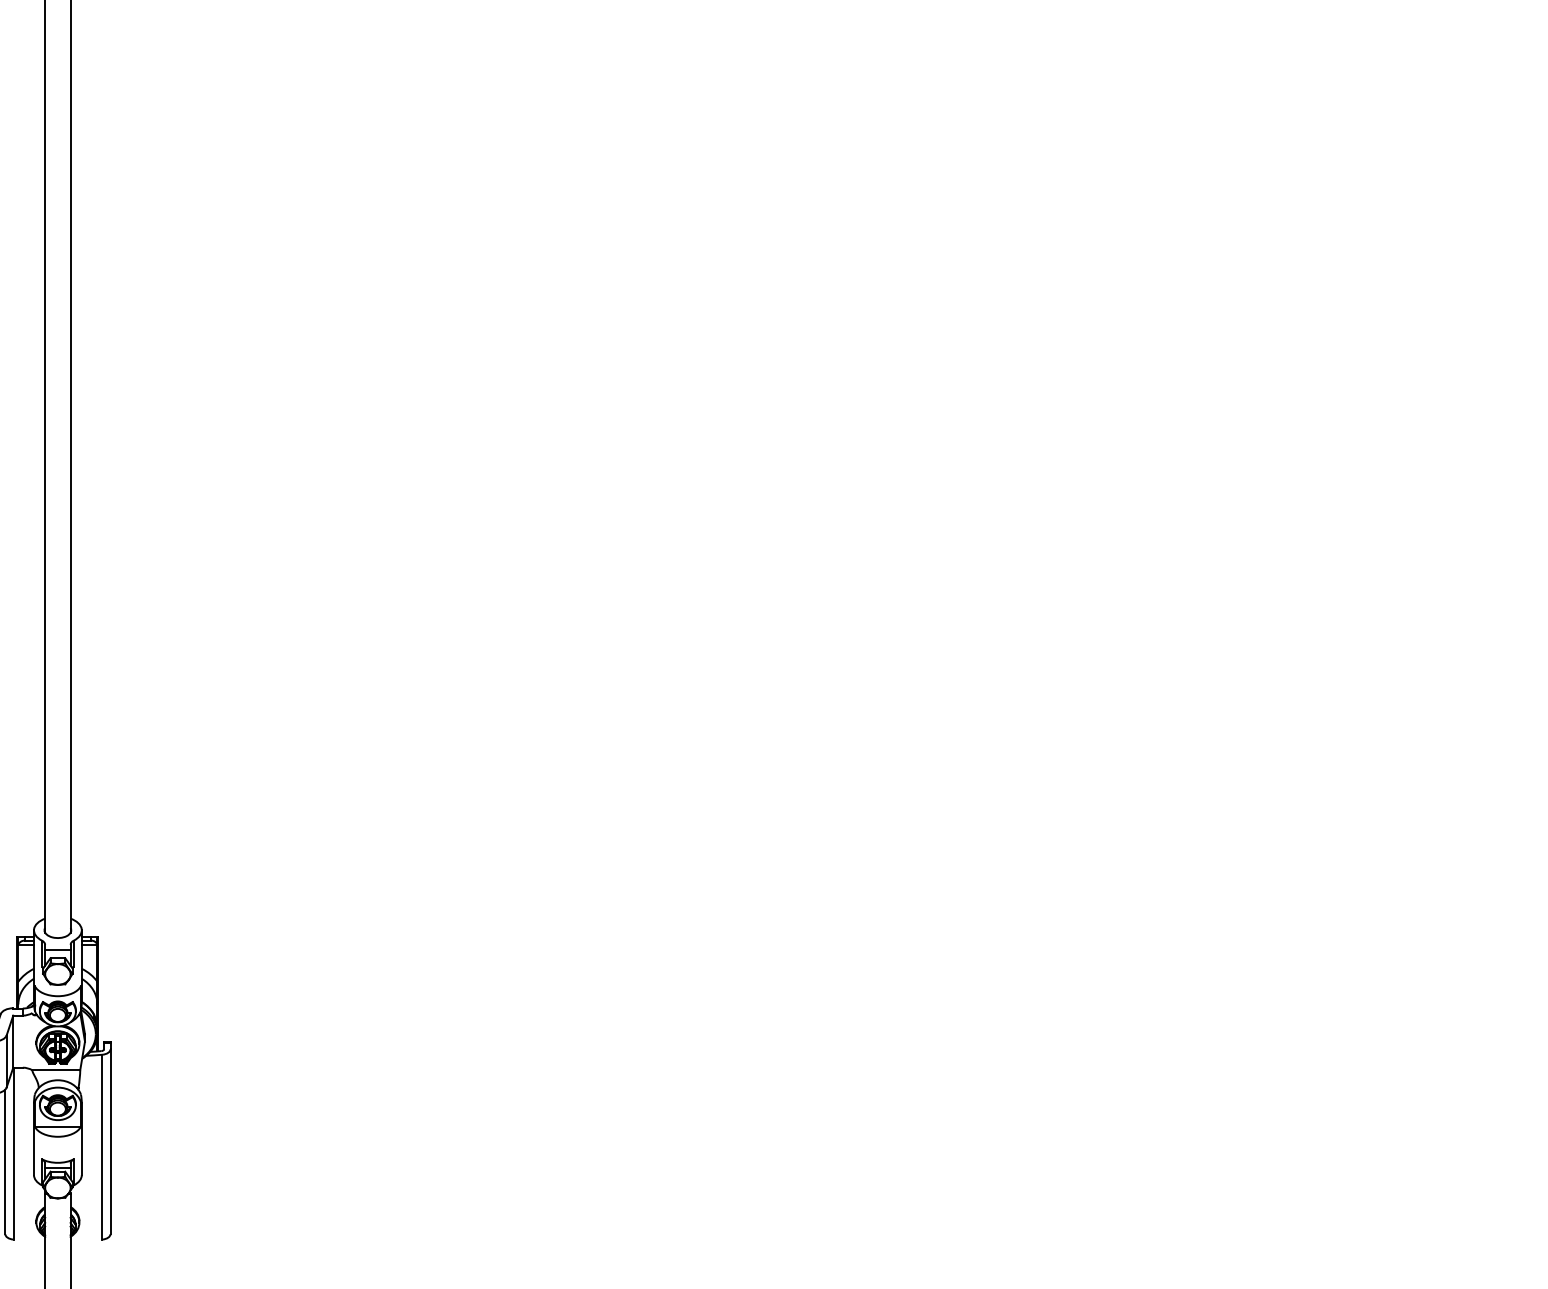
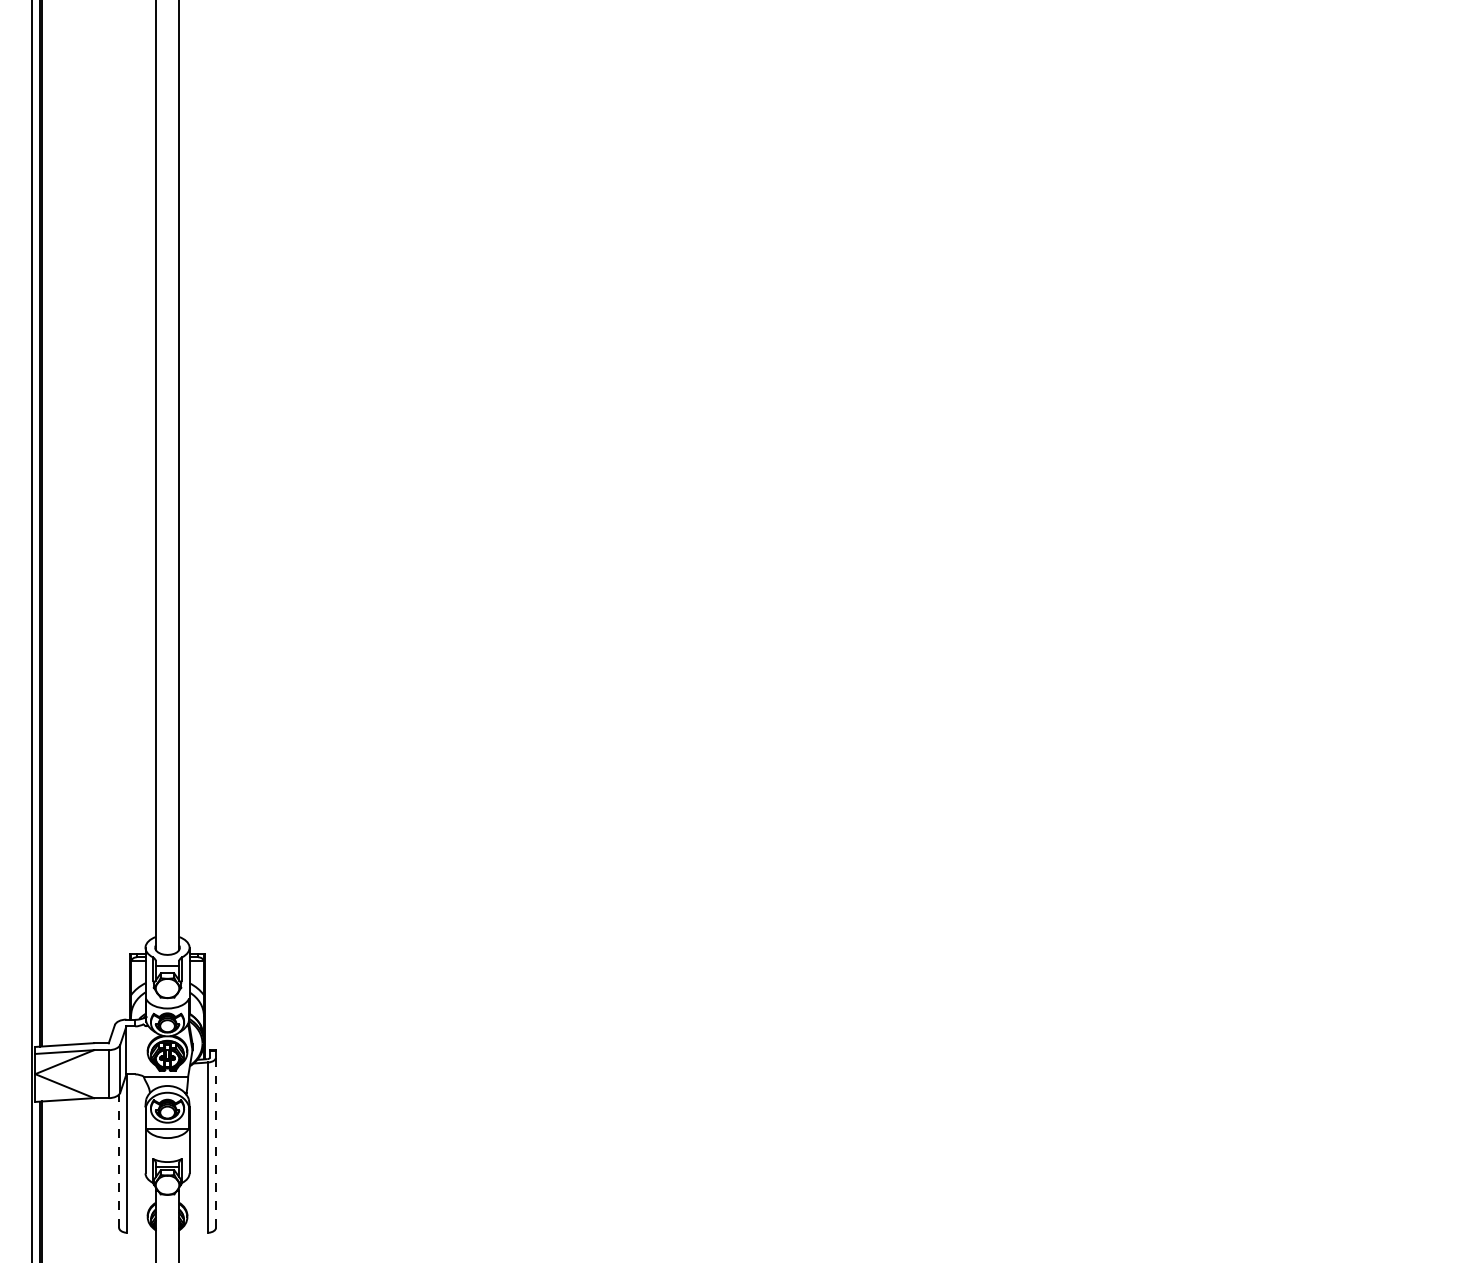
line: (111, 1141) -> (216, 1142), solid -> dashed
line: (5, 1162) -> (119, 1161), solid -> dashed

